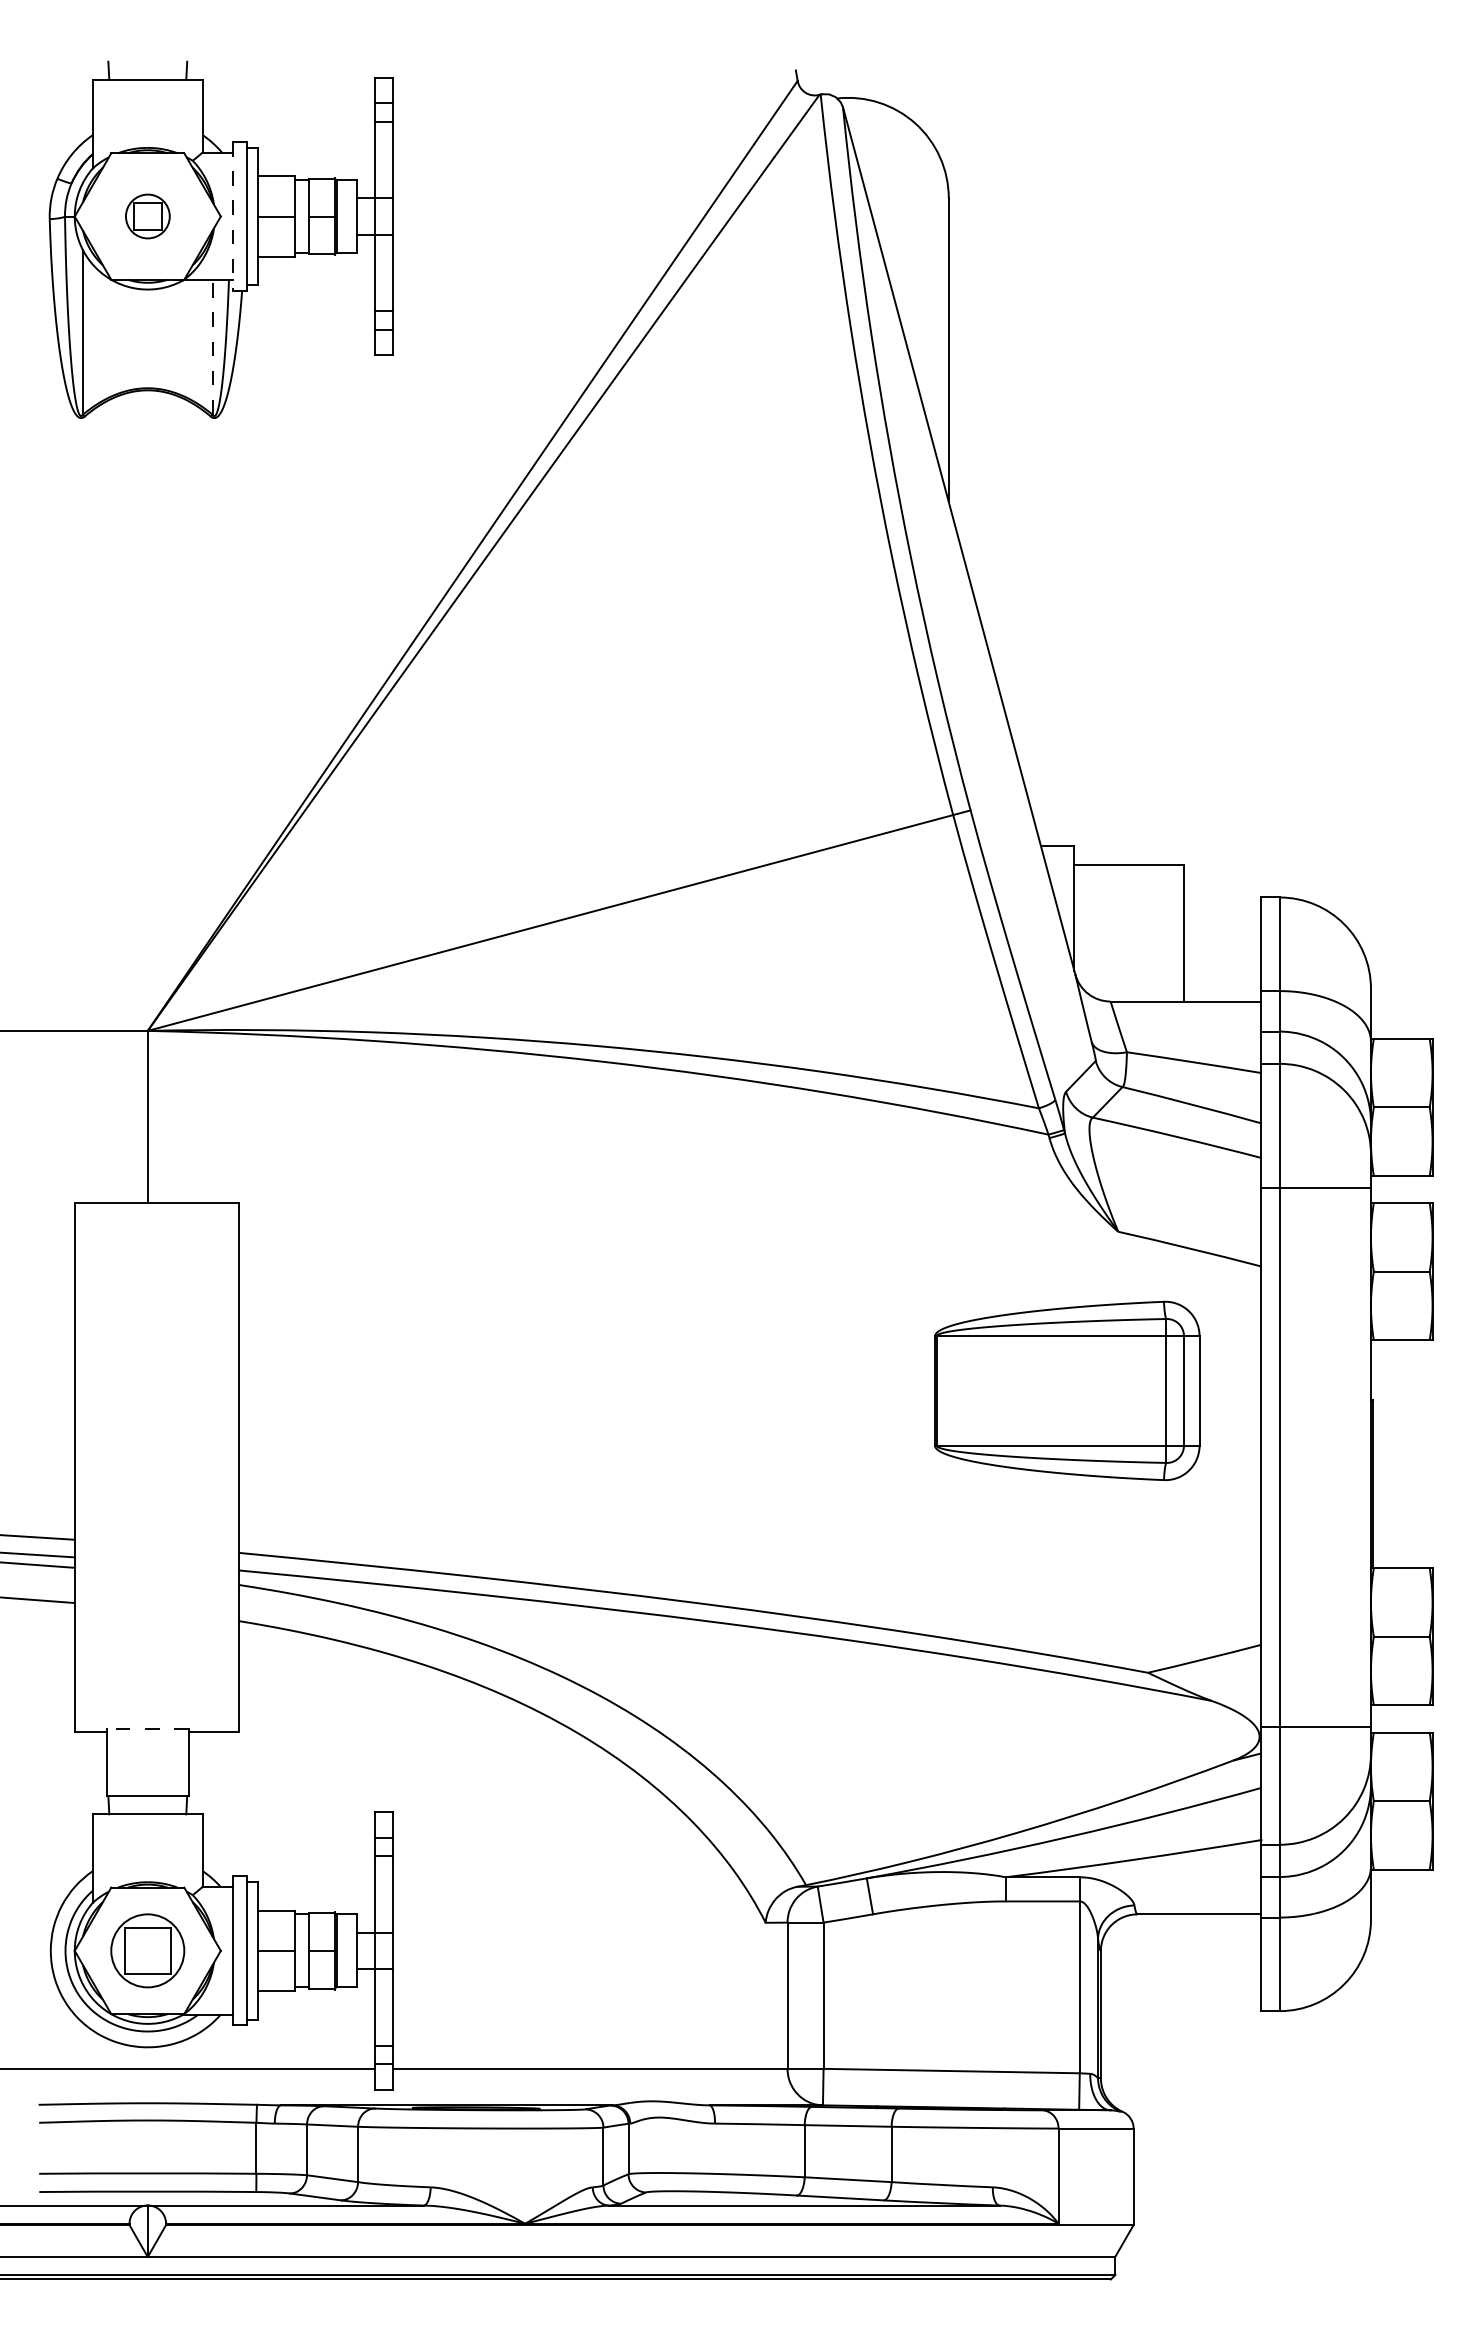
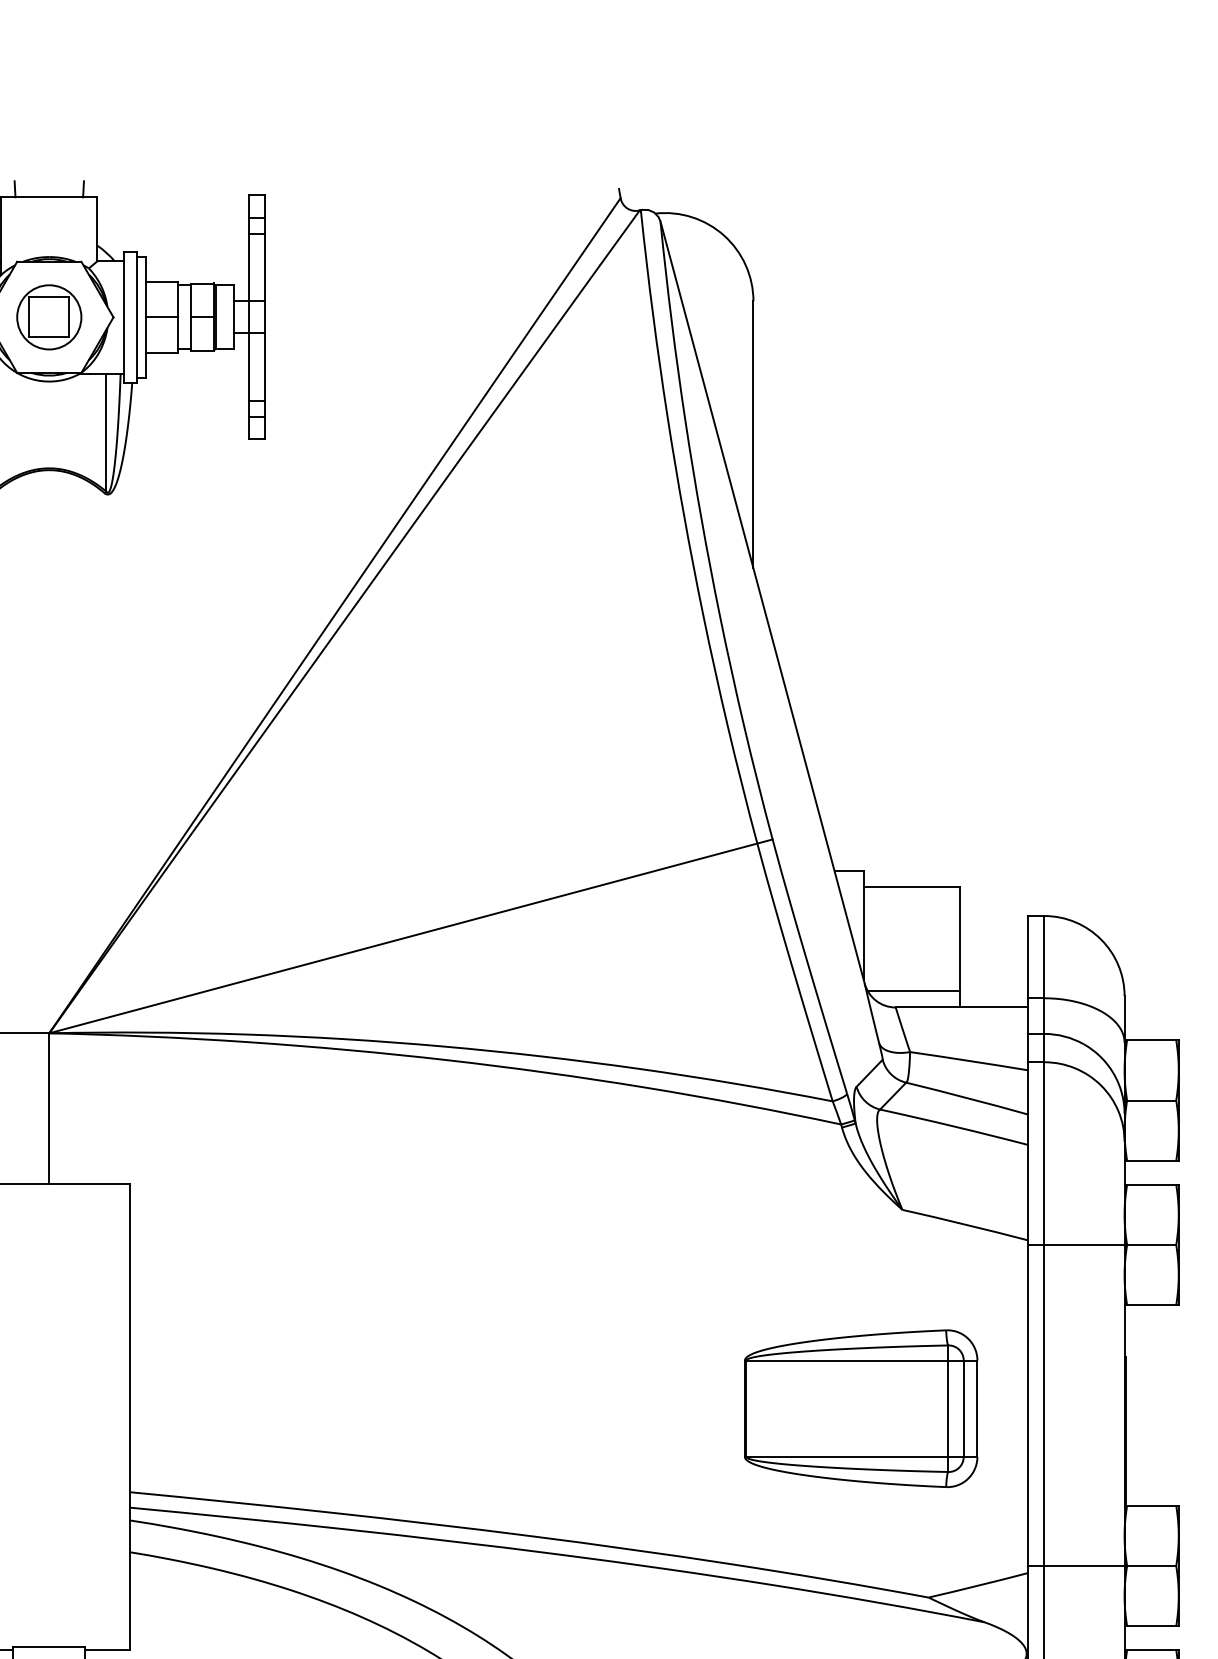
part: (147, 216) -> (49, 317), size x1.67
line: (232, 217) -> (123, 318), dashed -> solid
line: (212, 347) -> (106, 432), dashed -> solid
line: (1130, 982) -> (913, 990), added
line: (1315, 1187) -> (1075, 1244), moved
part: (1067, 1390) -> (861, 1408), moved
line: (1315, 1726) -> (1075, 1565), moved
line: (147, 1728) -> (49, 1646), dashed -> solid

